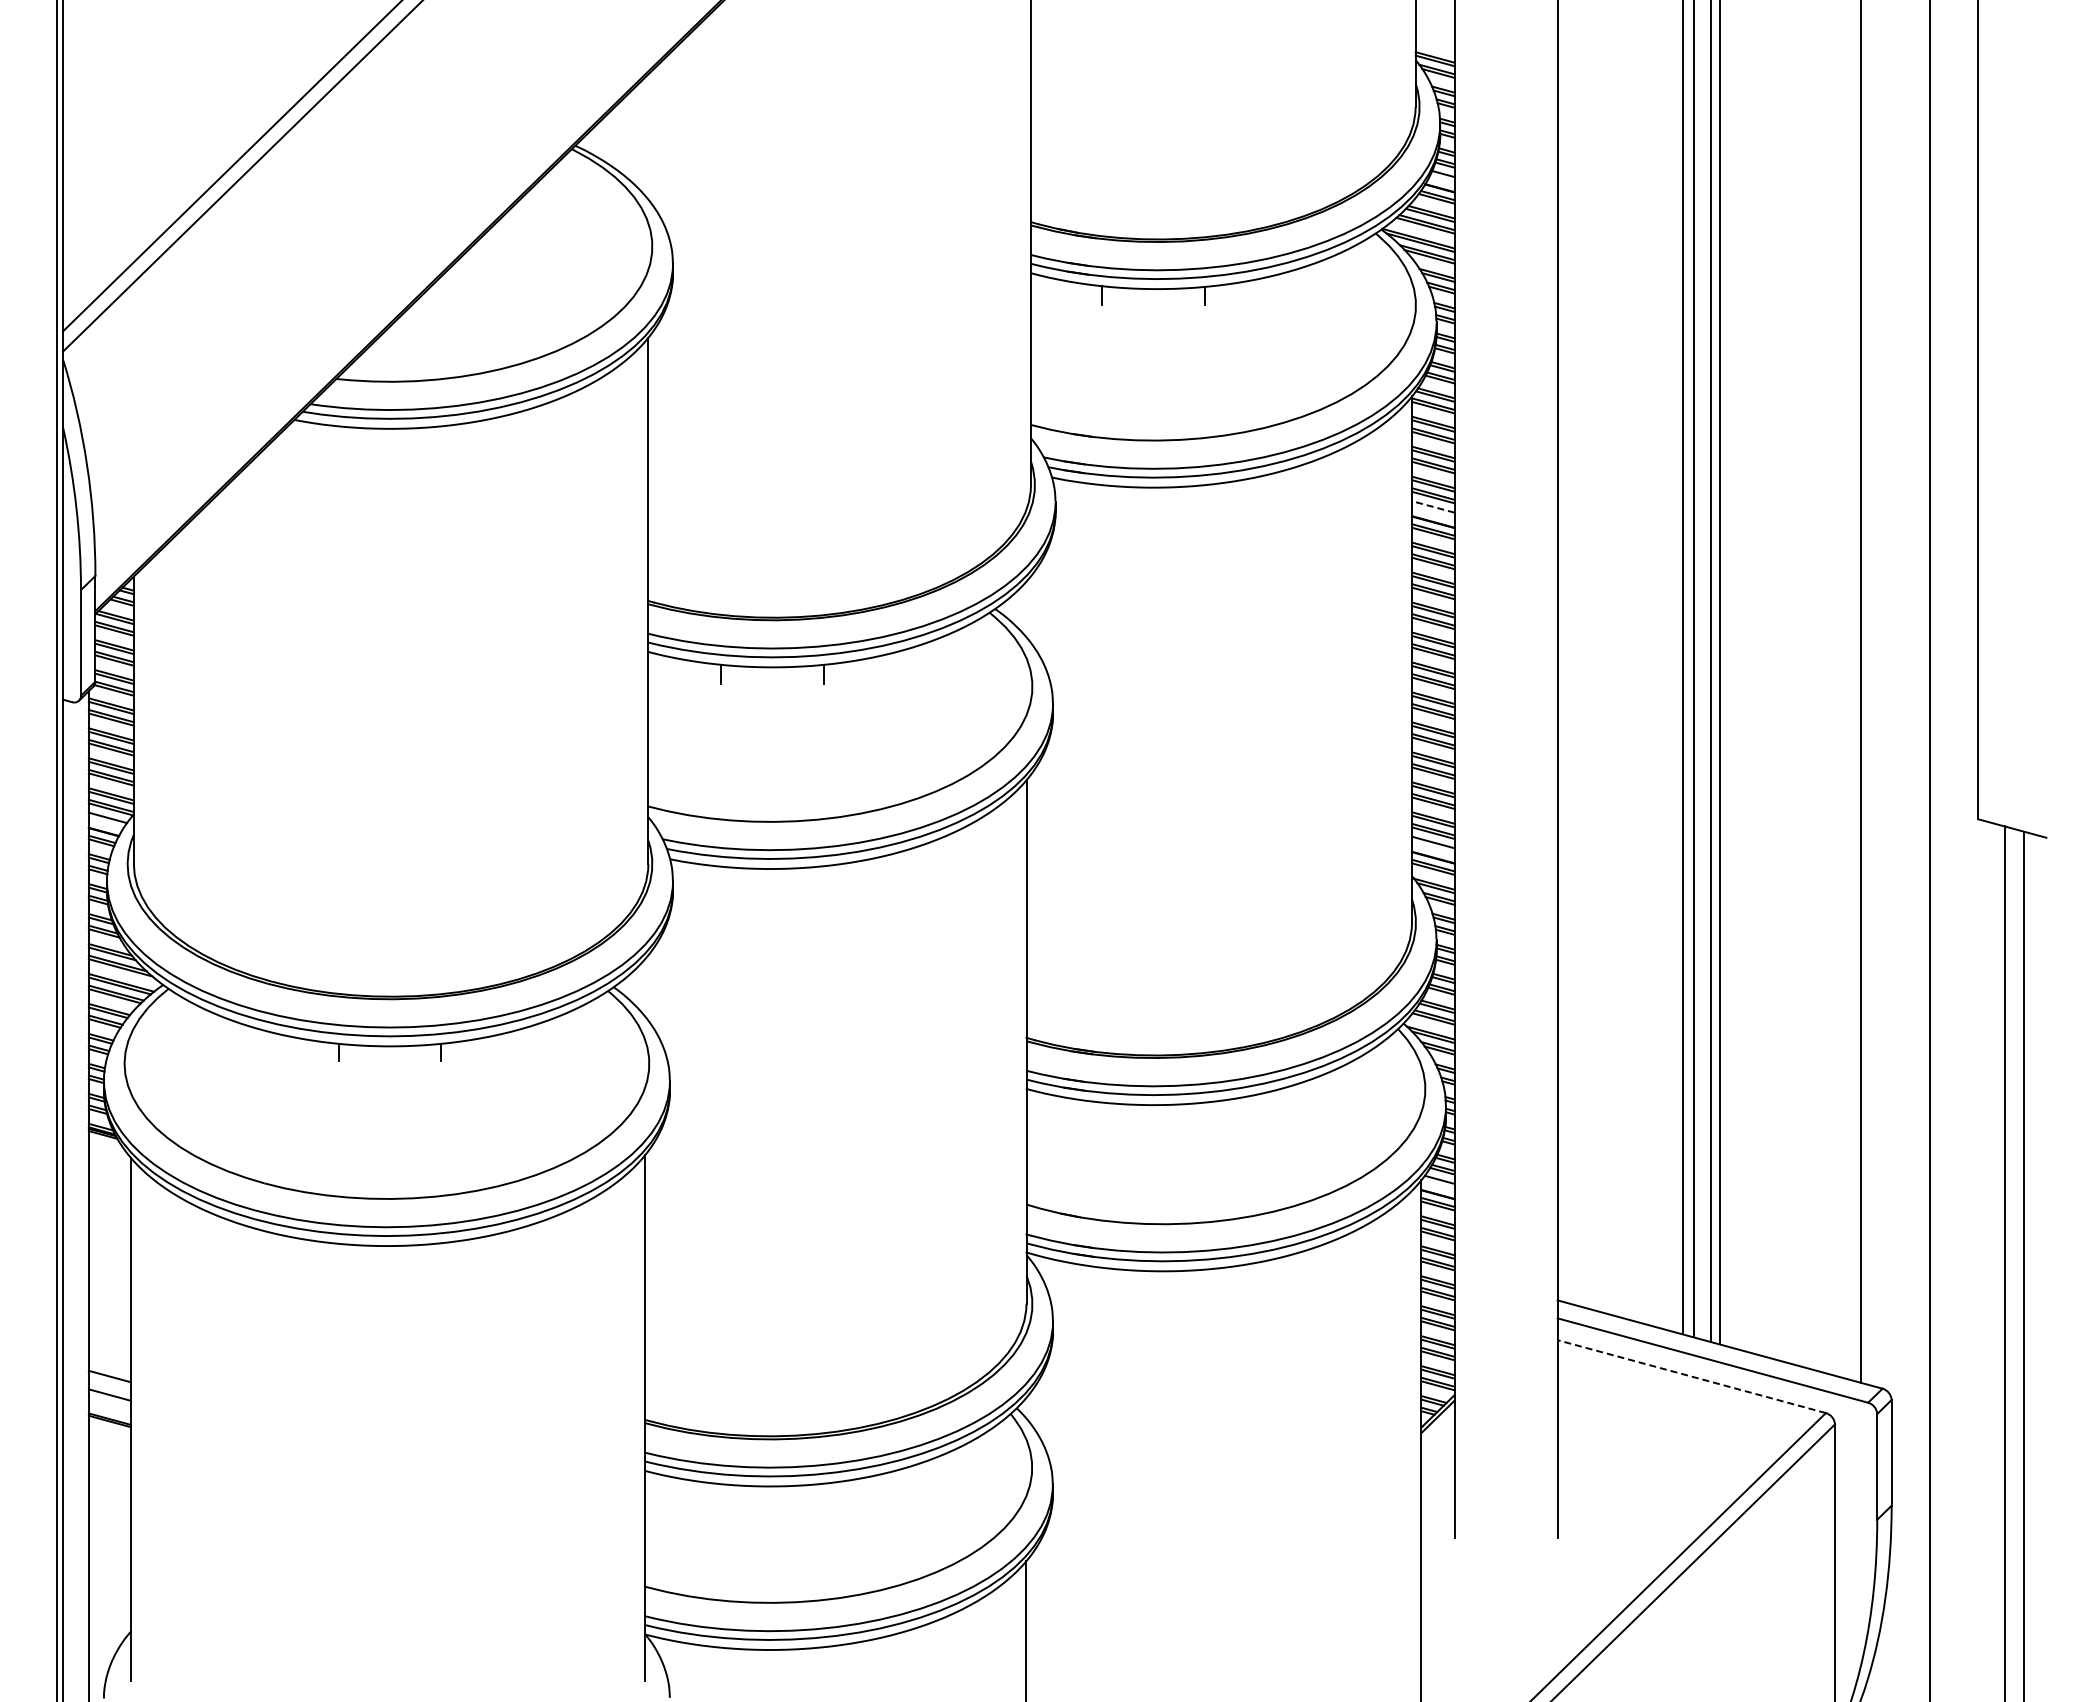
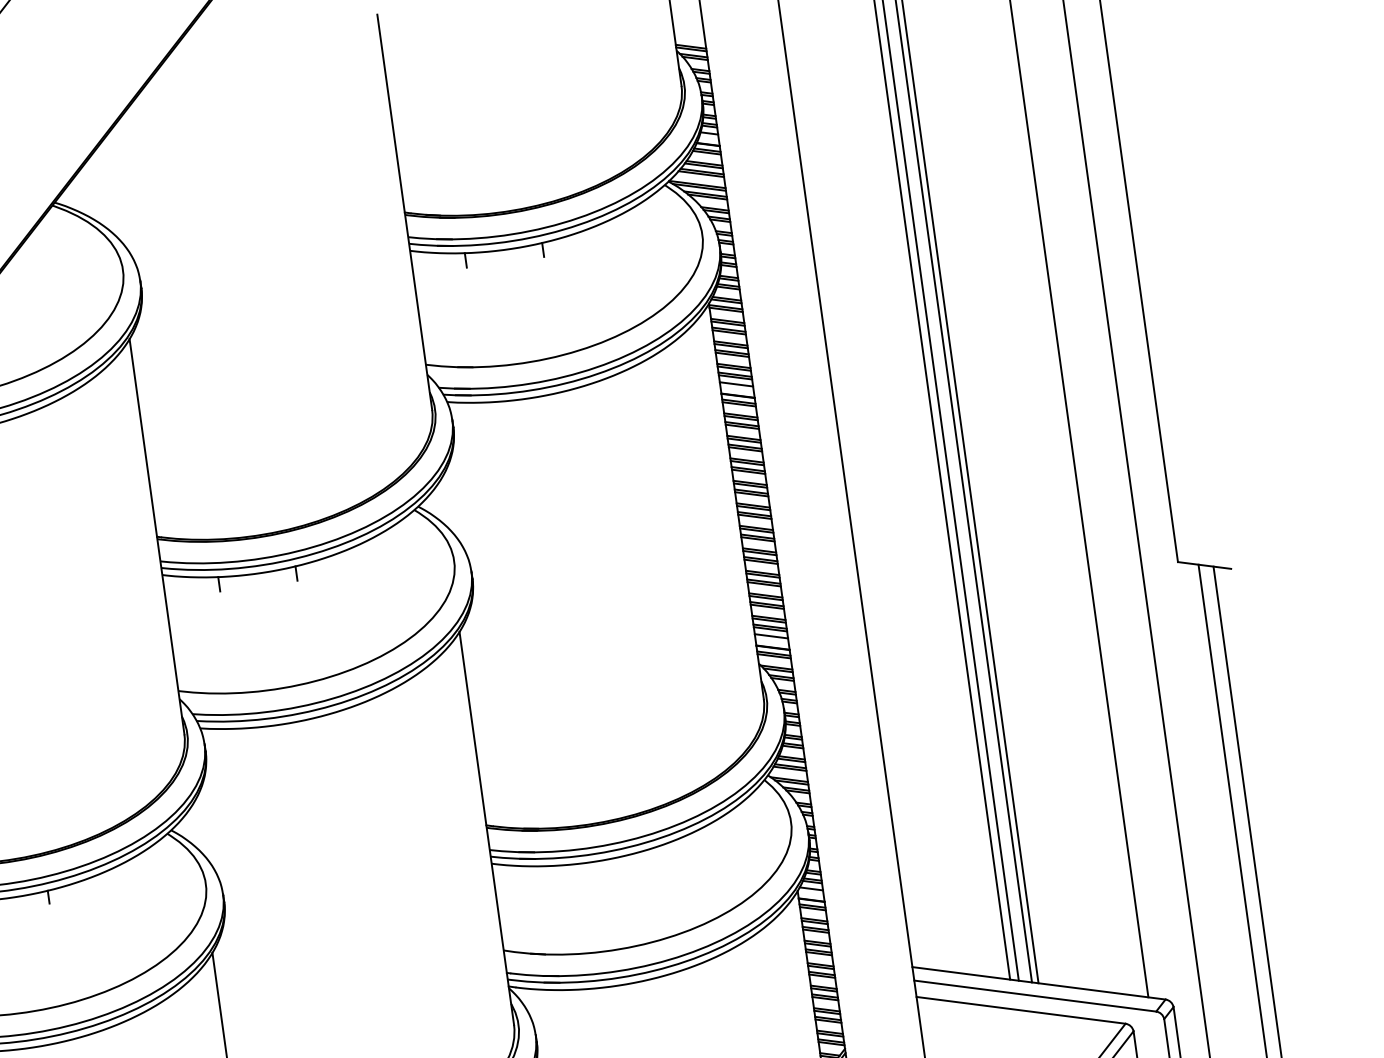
line: (1432, 506) -> (735, 384), dashed -> solid
line: (1691, 1376) -> (1020, 1010), dashed -> solid

